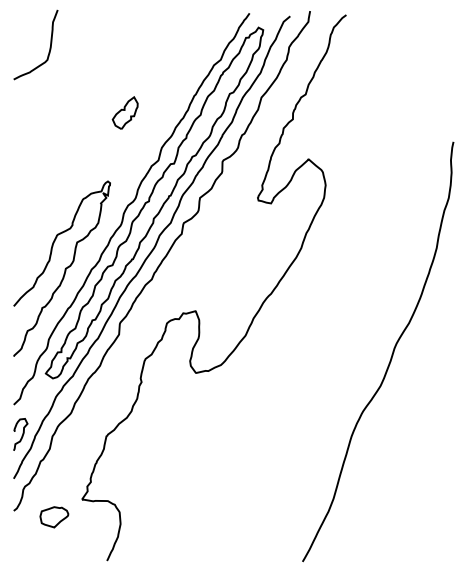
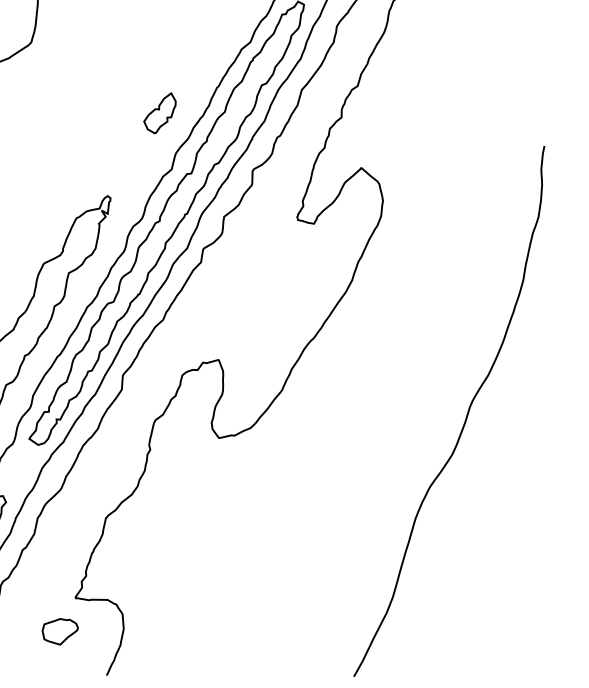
part: (124, 112) -> (159, 112), moved
part: (54, 517) -> (60, 632), moved

